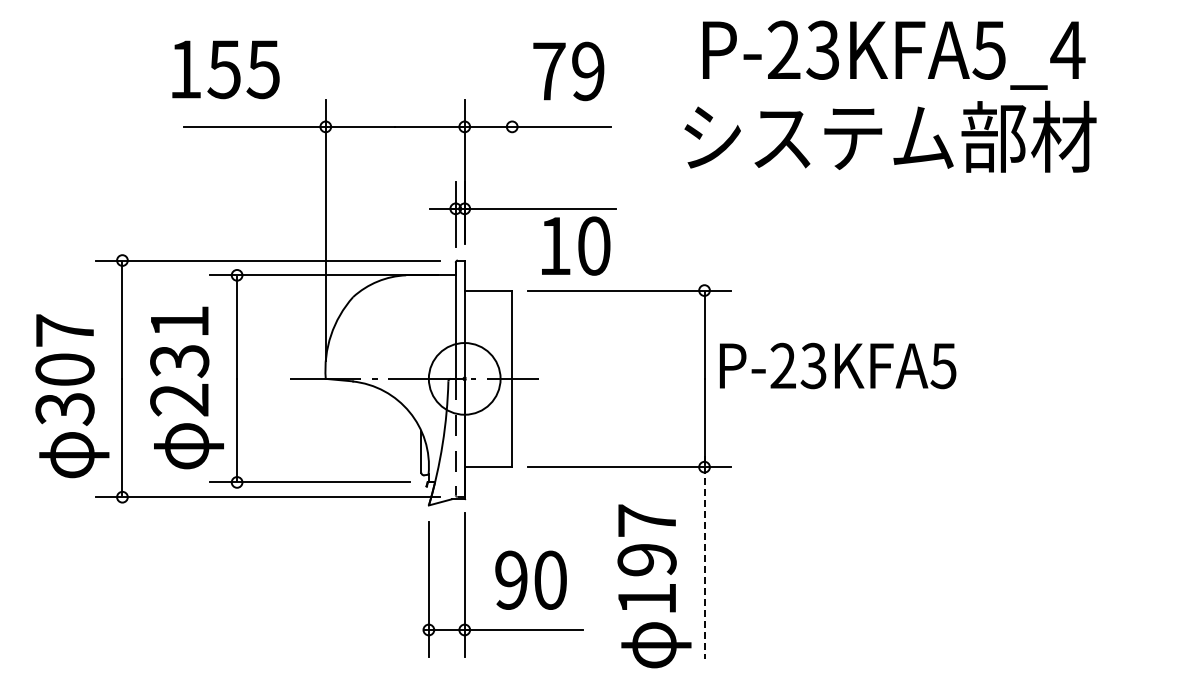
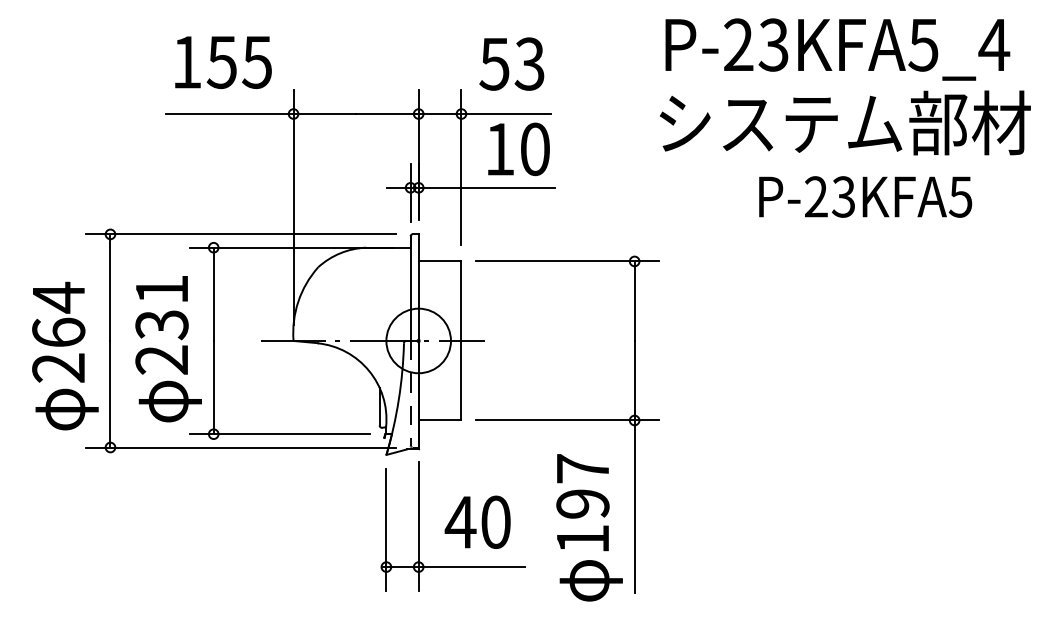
text: (894, 54) -> (838, 48), moved
text: (225, 69) -> (223, 62), moved
text: (568, 71) -> (512, 64), 79 -> 53
text: (890, 136) -> (845, 122), moved
line: (512, 185) -> (461, 166), added
text: (576, 245) -> (519, 148), moved
text: (838, 365) -> (866, 196), moved
text: (64, 369) -> (58, 332), 307 -> 264
line: (704, 558) -> (634, 502), dashed -> solid
text: (510, 579) -> (459, 521), 90 -> 40

